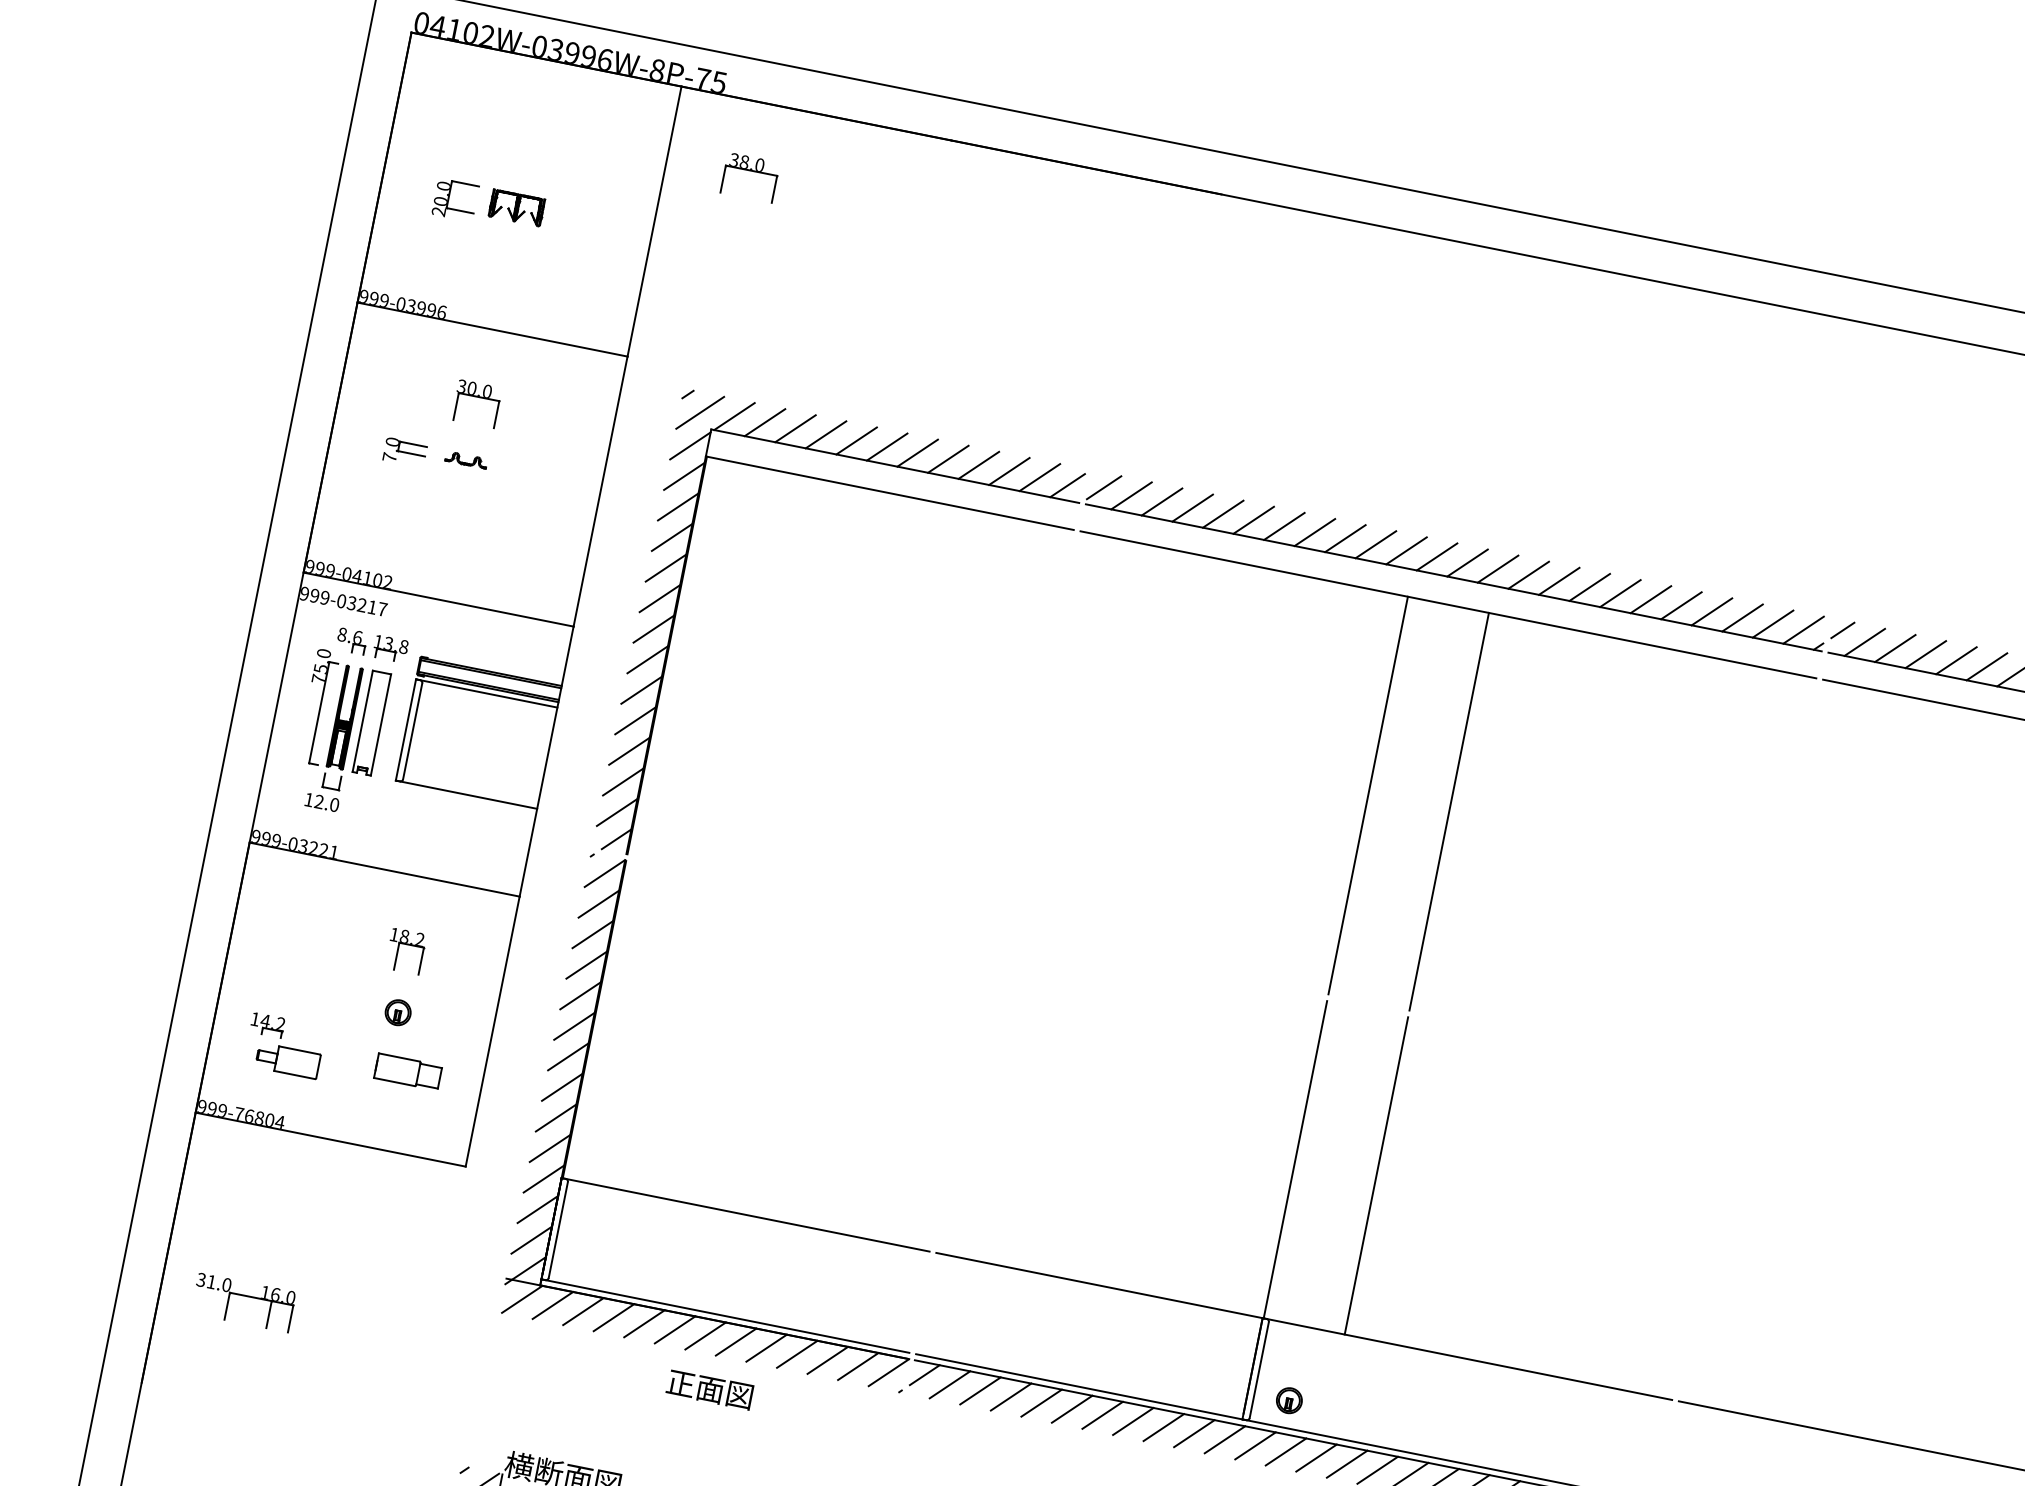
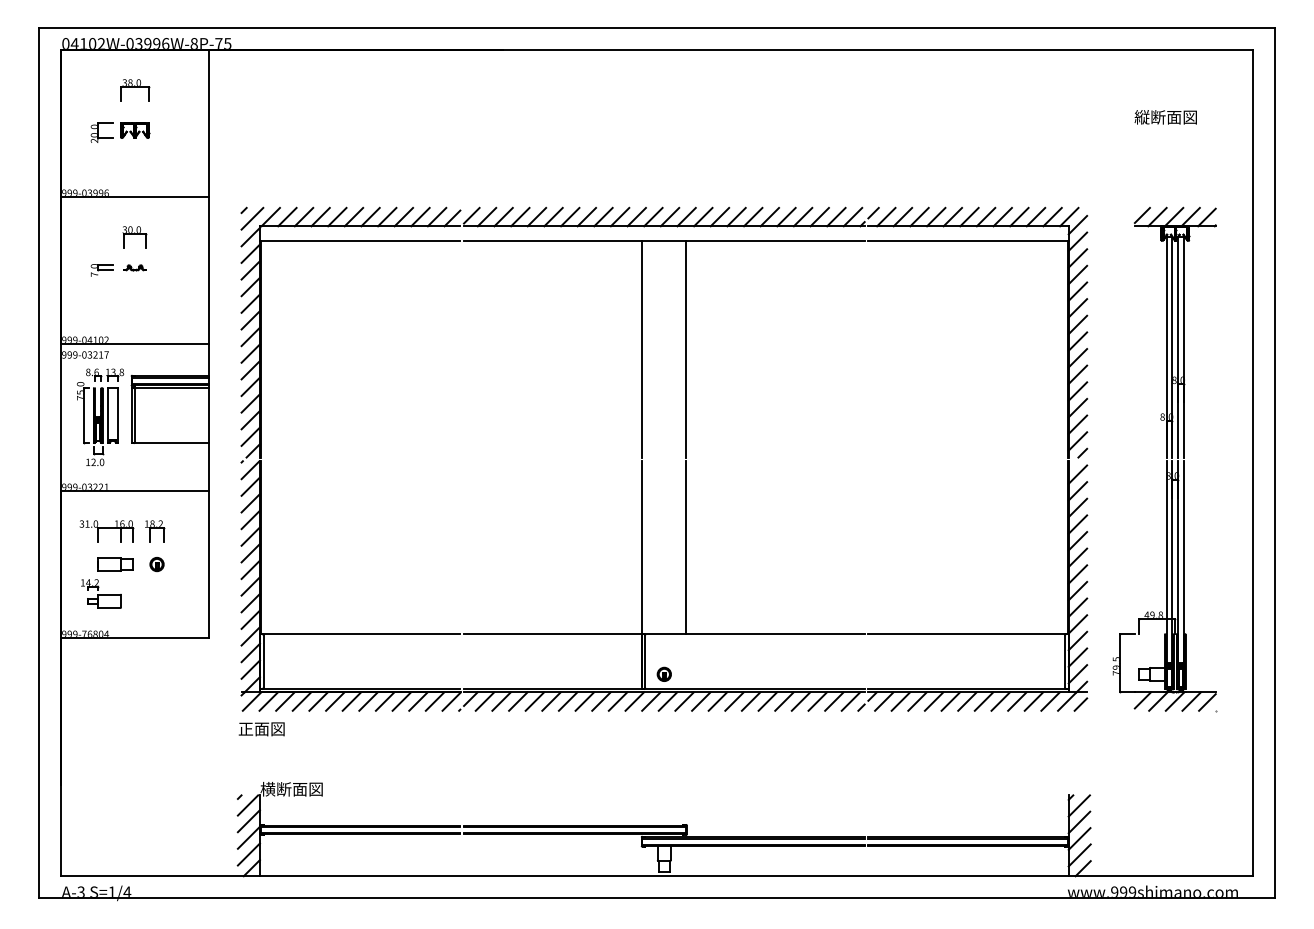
part: (751, 178) -> (135, 90), moved
part: (408, 1071) -> (115, 564), moved
part: (243, 1302) -> (106, 531), moved
text: (709, 1389) -> (261, 729), moved

